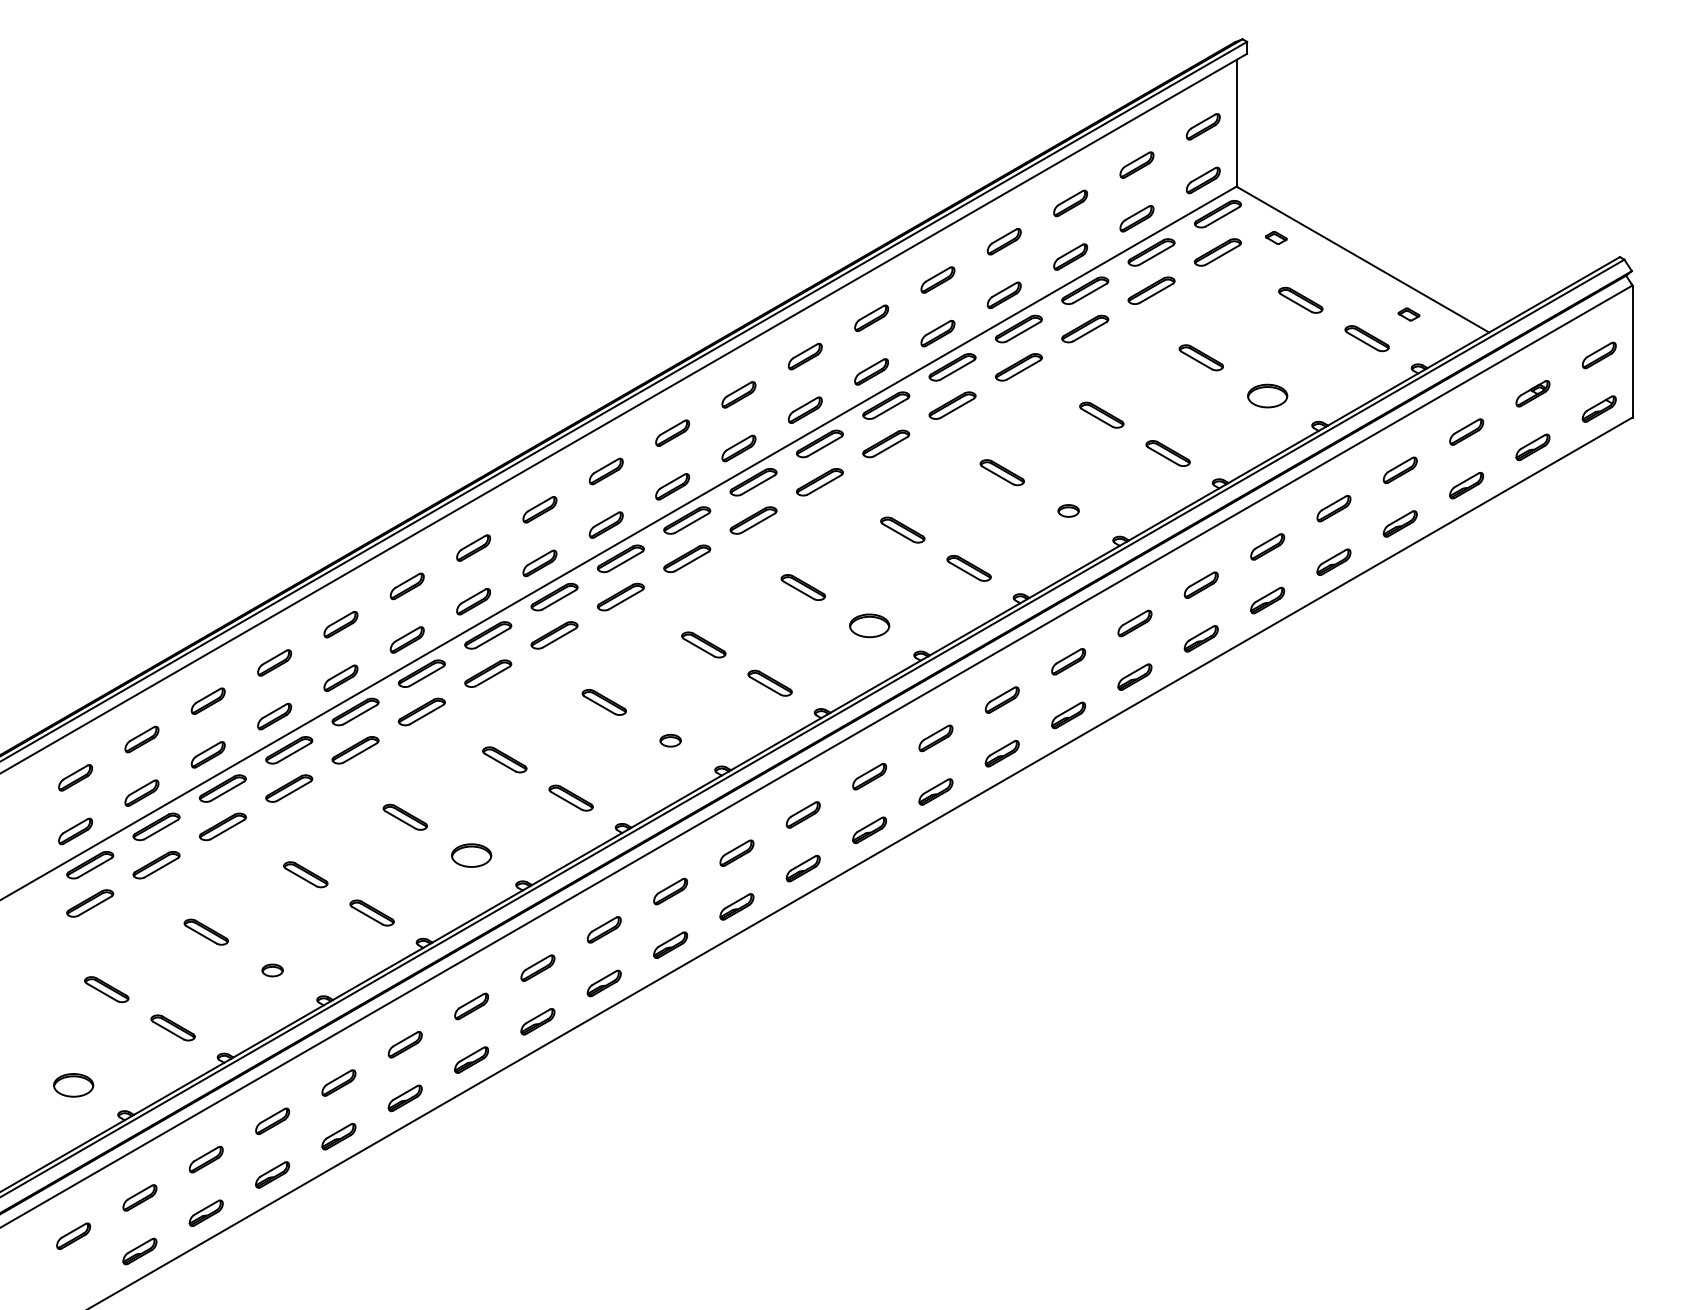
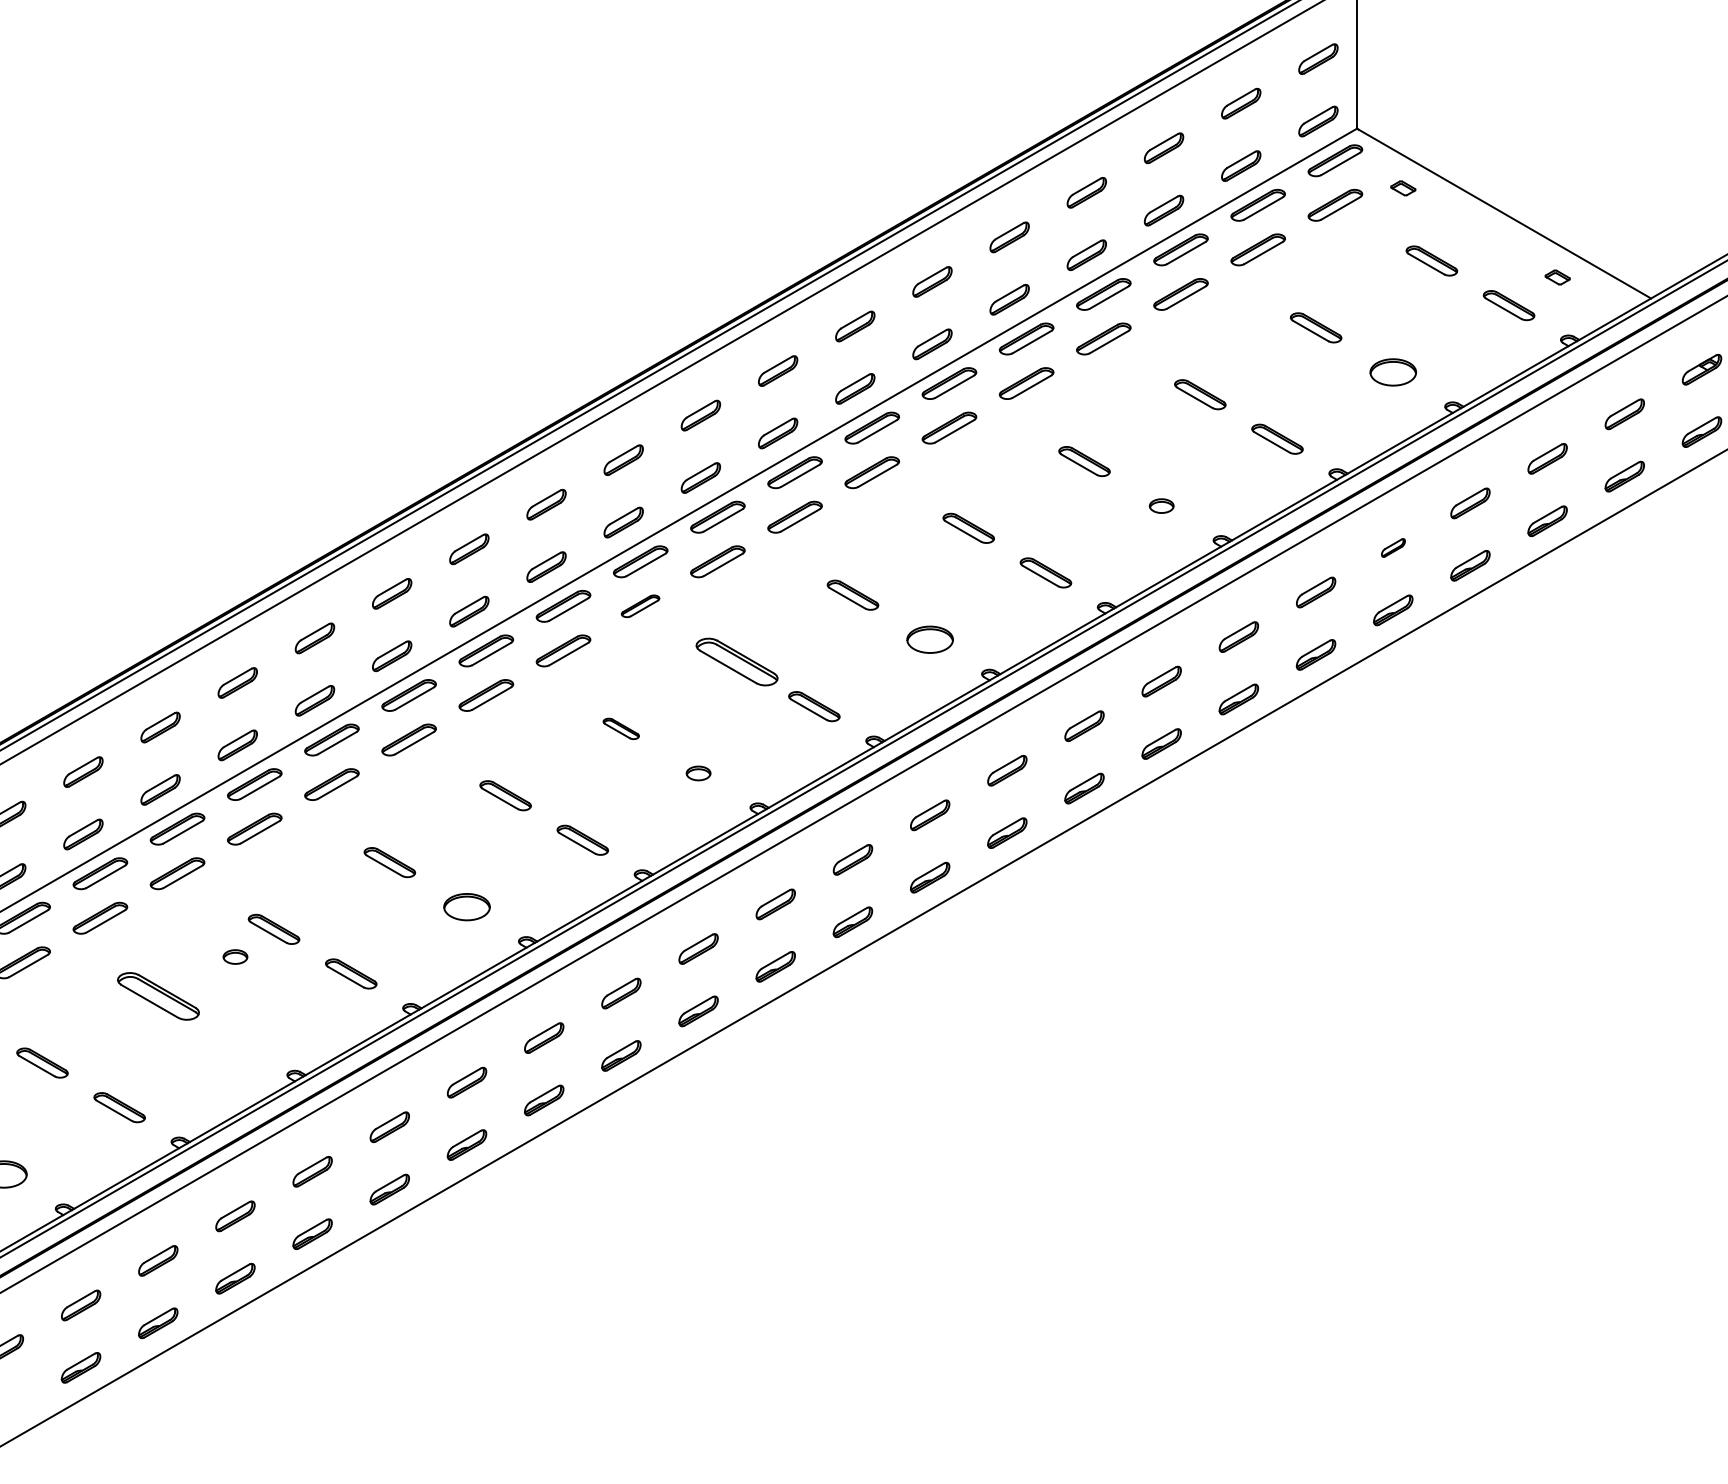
part: (1267, 546) -> (1393, 547), size x0.6
part: (620, 596) -> (640, 605), size x0.7
part: (703, 644) -> (736, 661), size x1.6
part: (603, 702) -> (620, 728), size x0.7
part: (205, 931) -> (157, 995), size x1.6
part: (272, 970) -> (235, 957), moved

